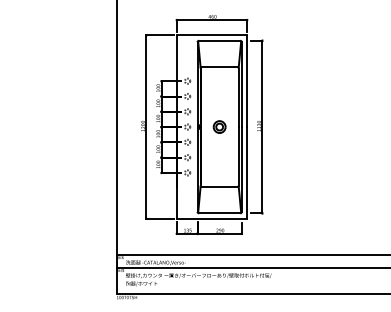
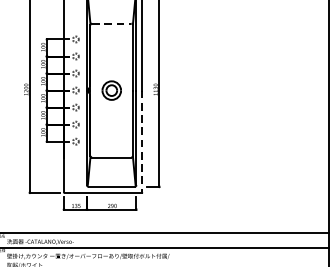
line: (219, 67) -> (111, 24), solid -> dashed
part: (219, 126) -> (111, 89), size x1.4
line: (247, 172) -> (142, 141), solid -> dashed

